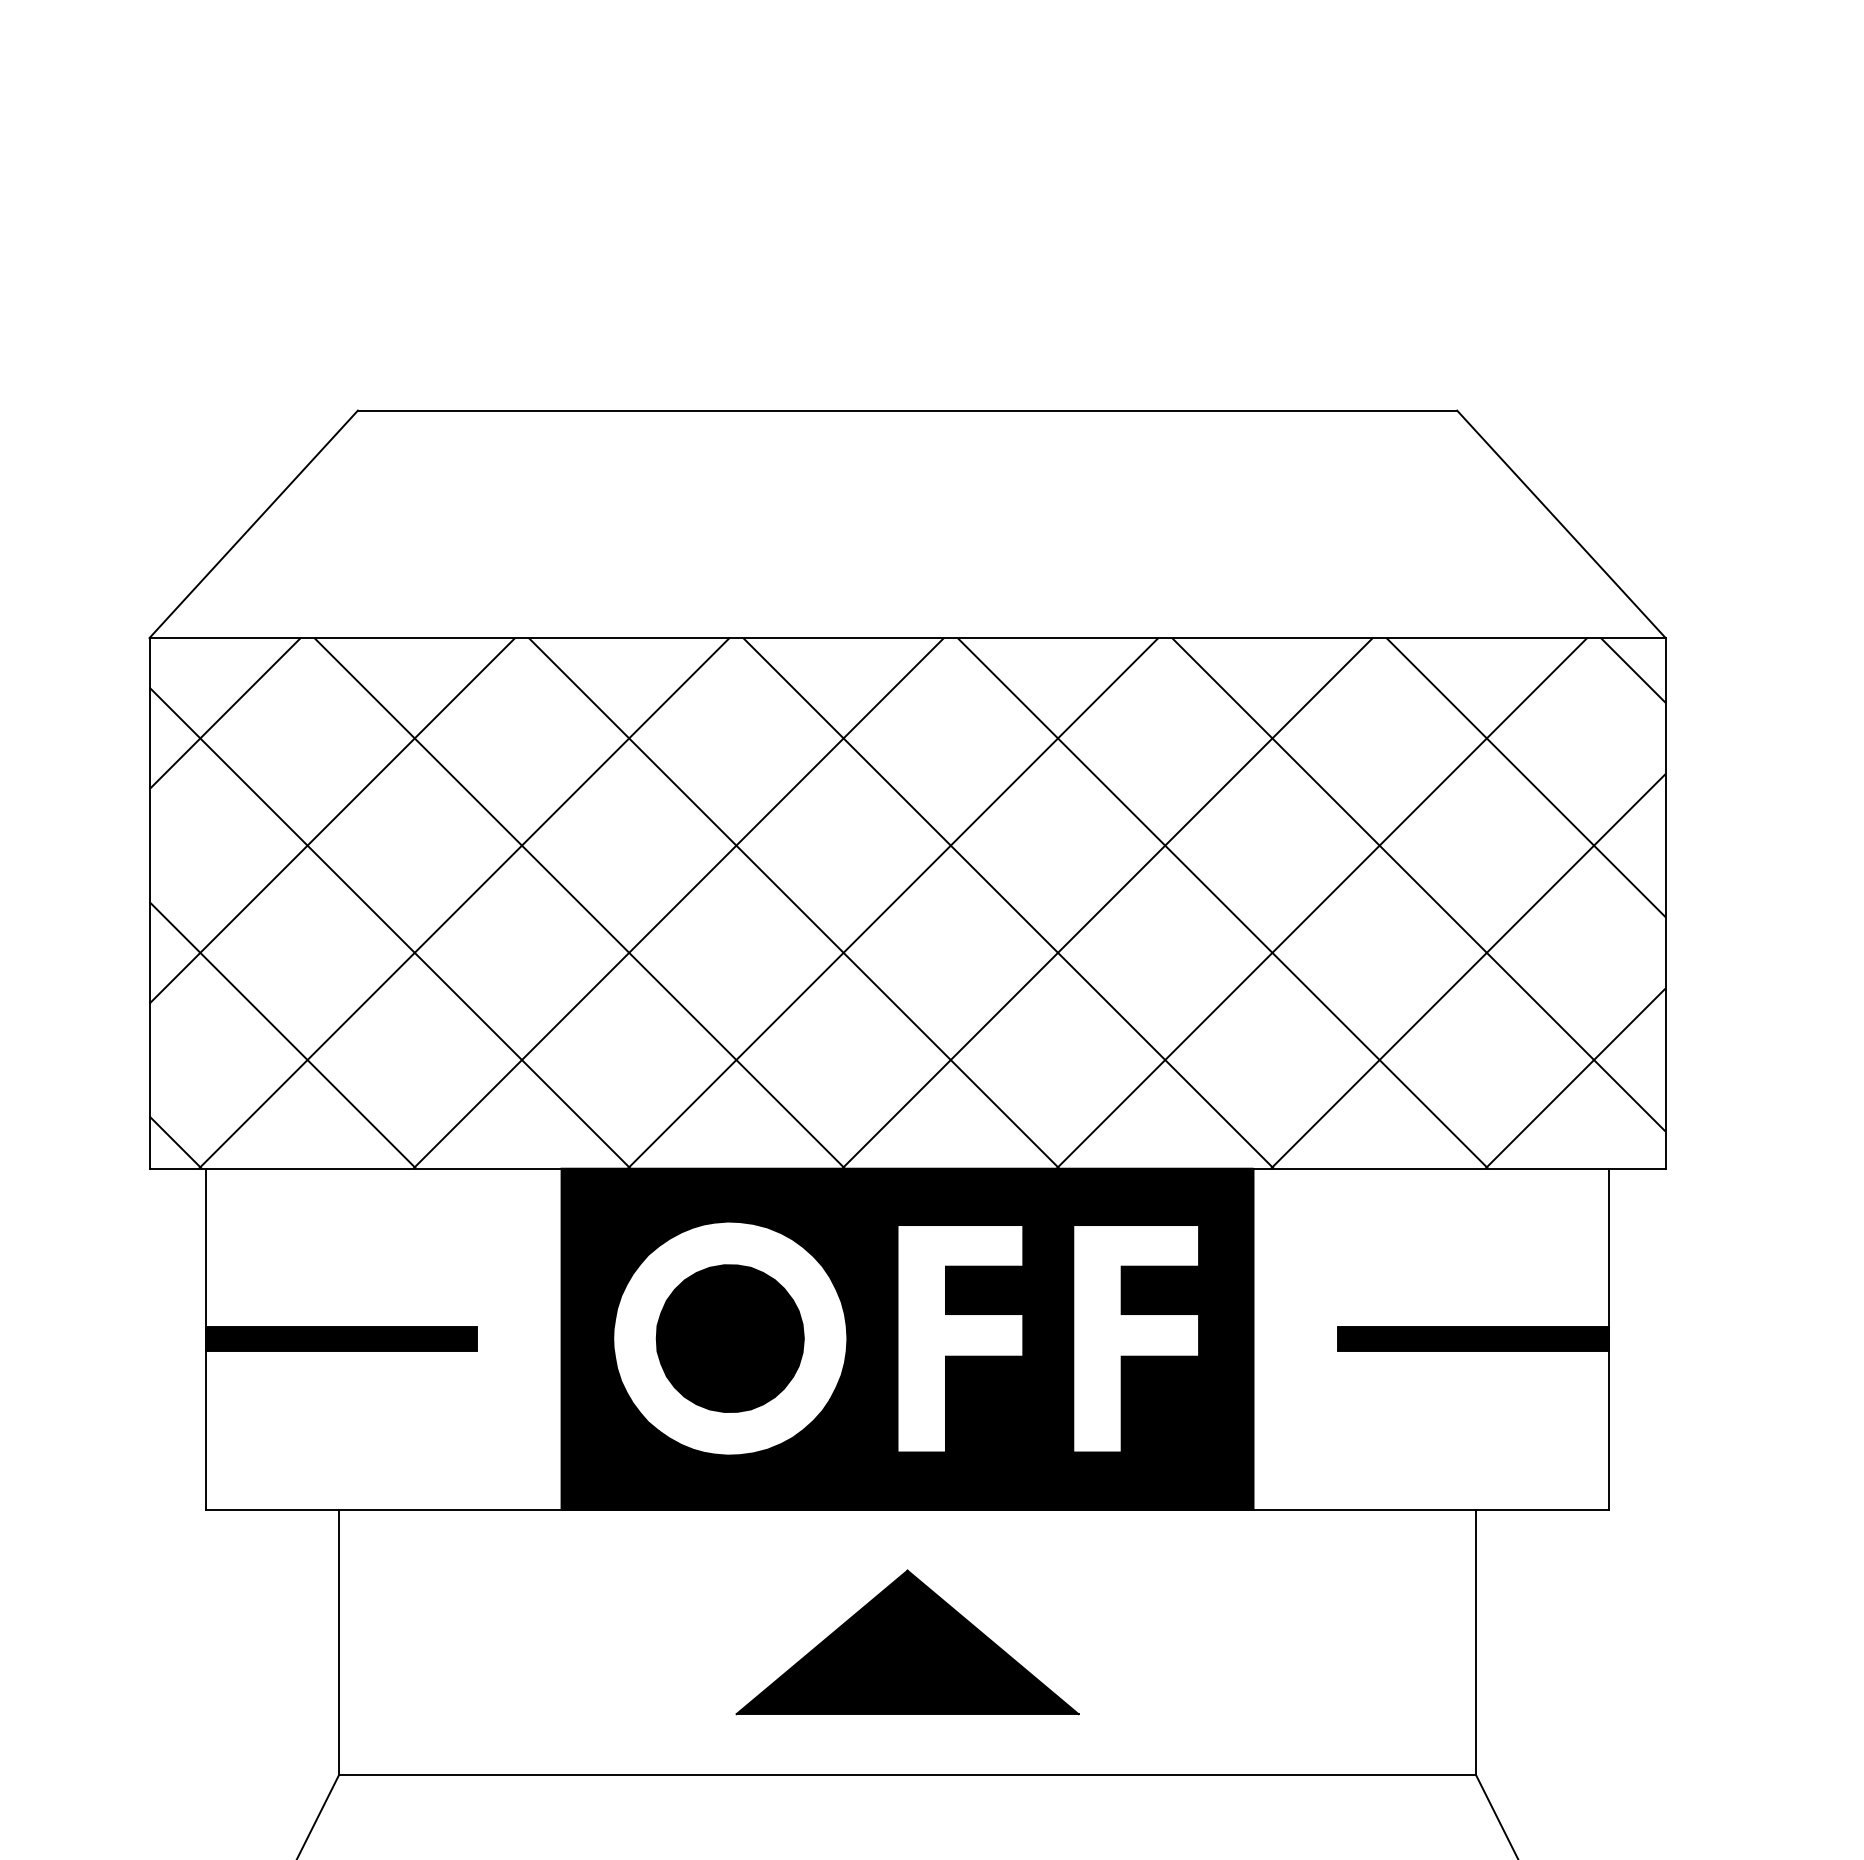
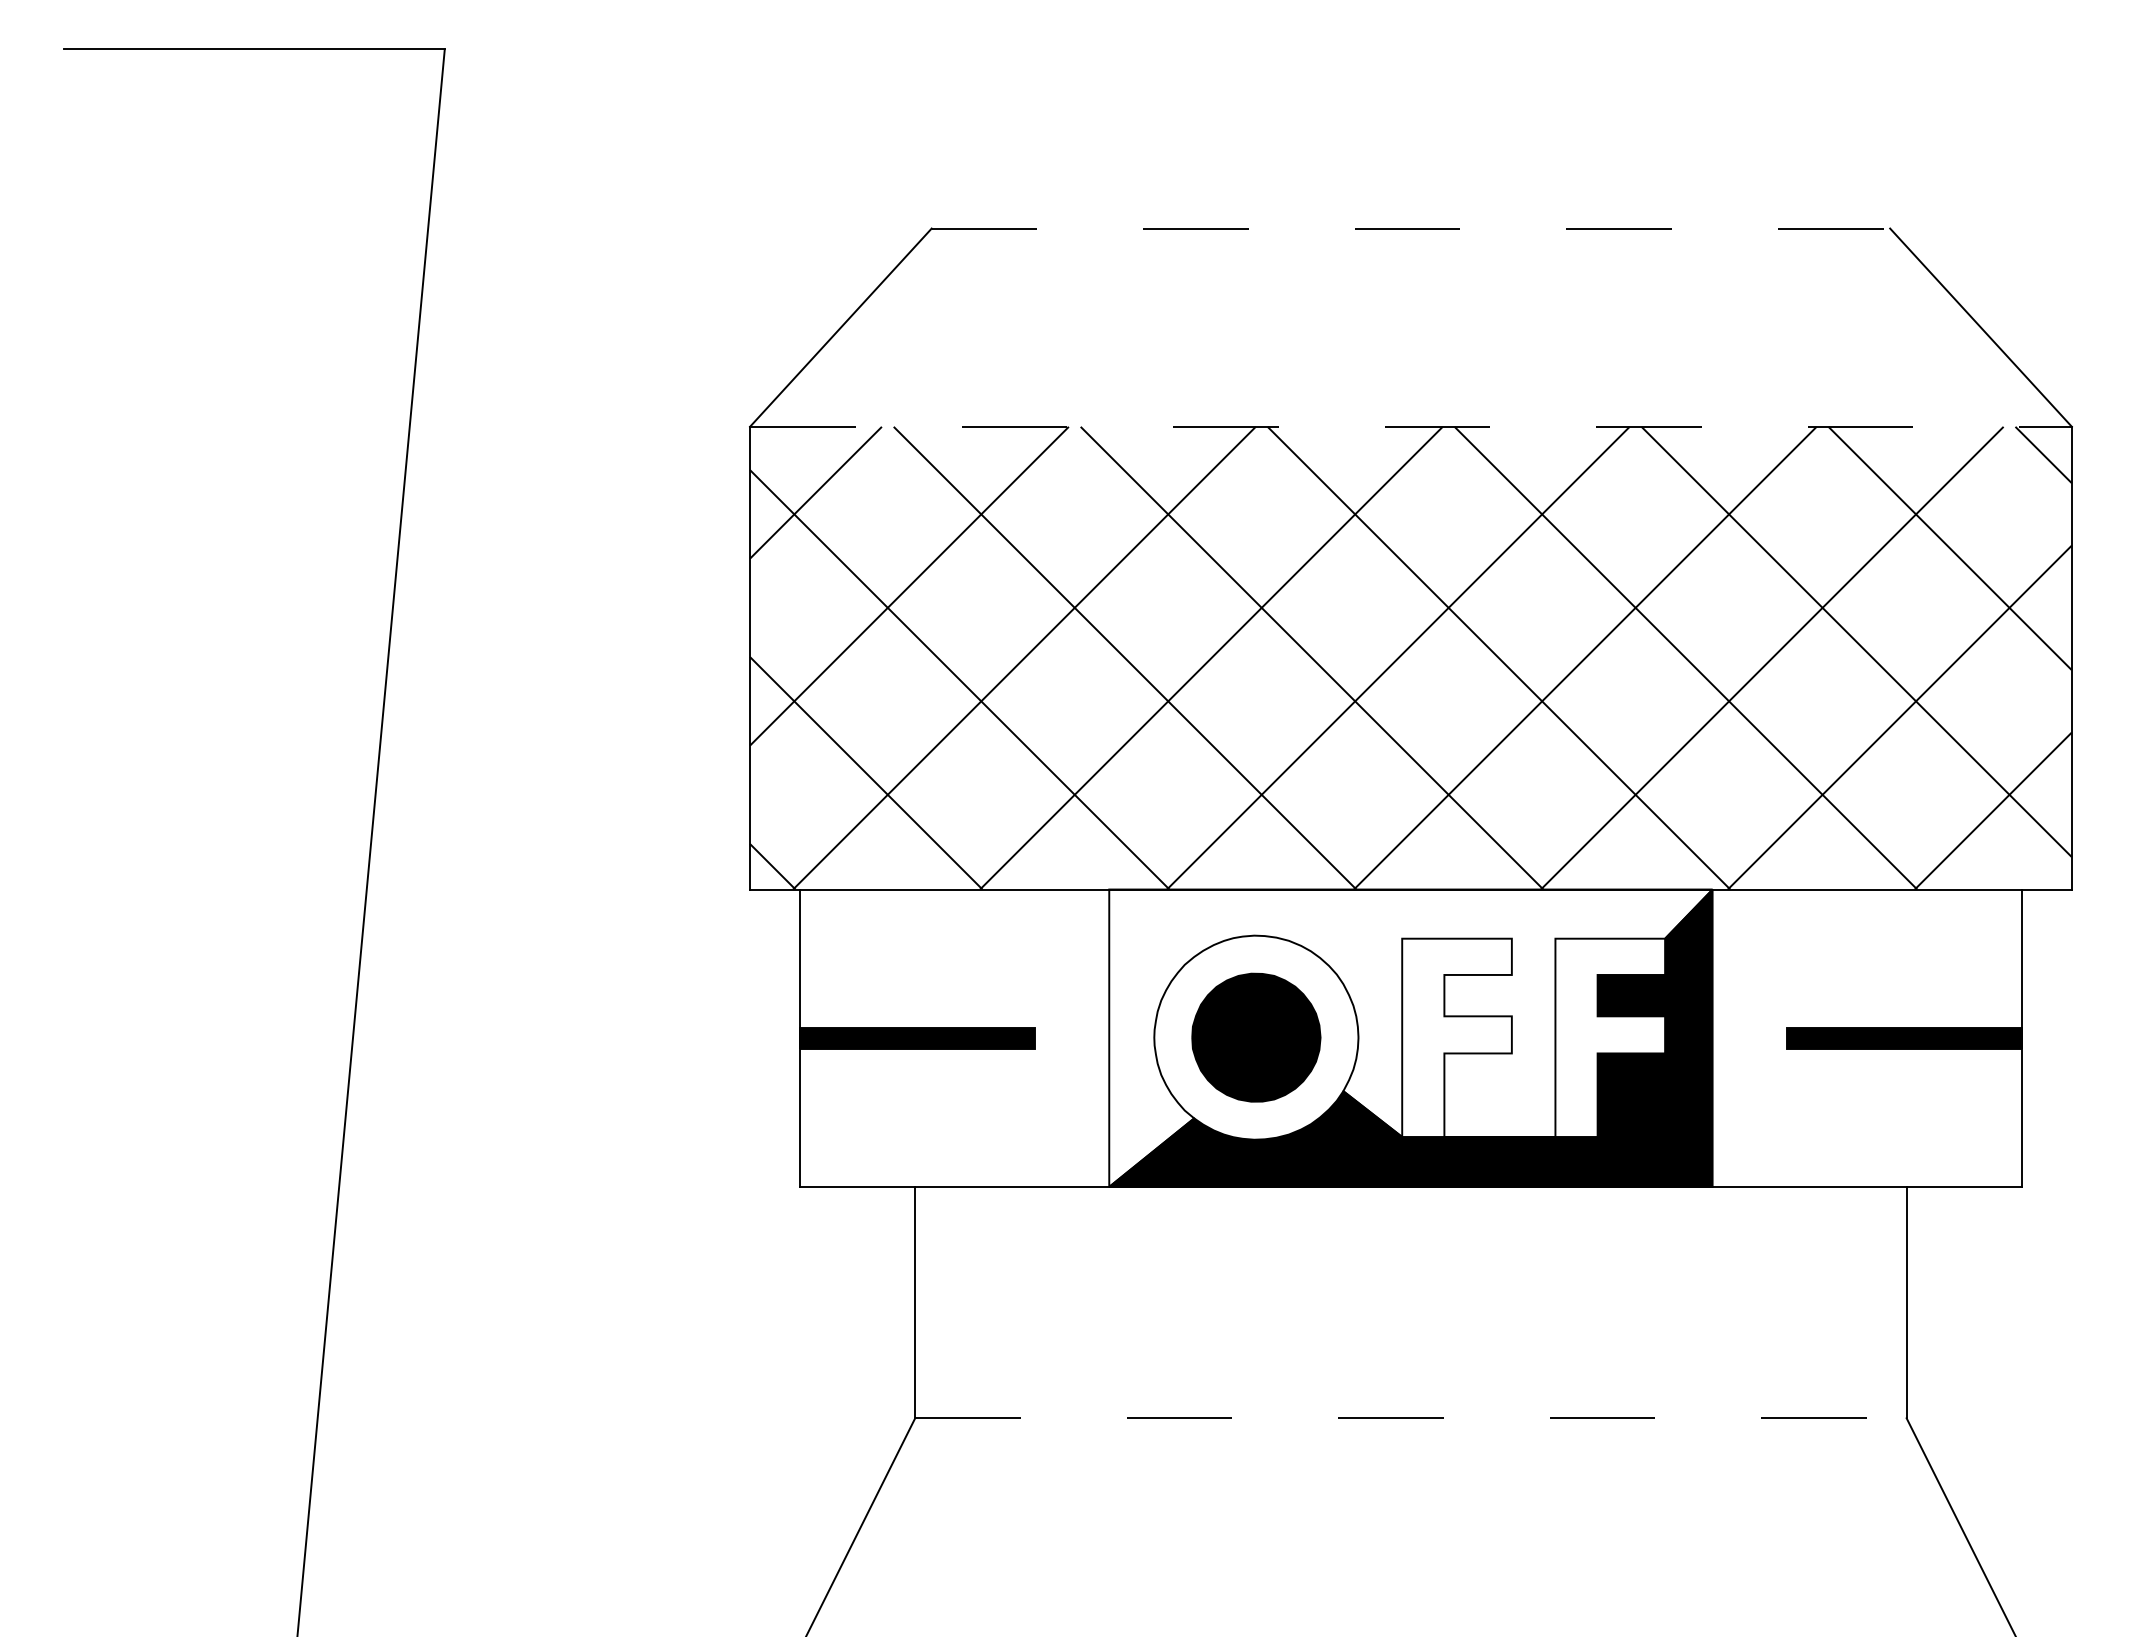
line: (908, 410) -> (1411, 228), solid -> dashed
line: (907, 637) -> (1410, 426), solid -> dashed
fill: (907, 1338) -> (1410, 1037), removed
part: (907, 1642) -> (1410, 1302), removed
line: (907, 1775) -> (1410, 1418), solid -> dashed

